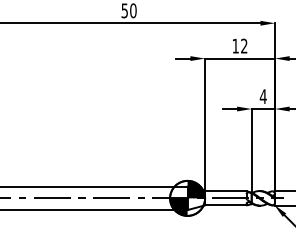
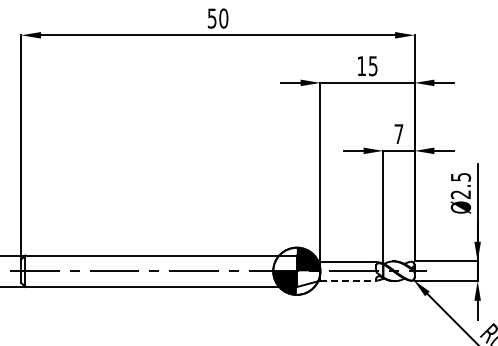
text: (243, 46) -> (372, 66), 12 -> 15
text: (263, 96) -> (398, 133), 4 -> 7
line: (225, 205) -> (348, 280), solid -> dashed

